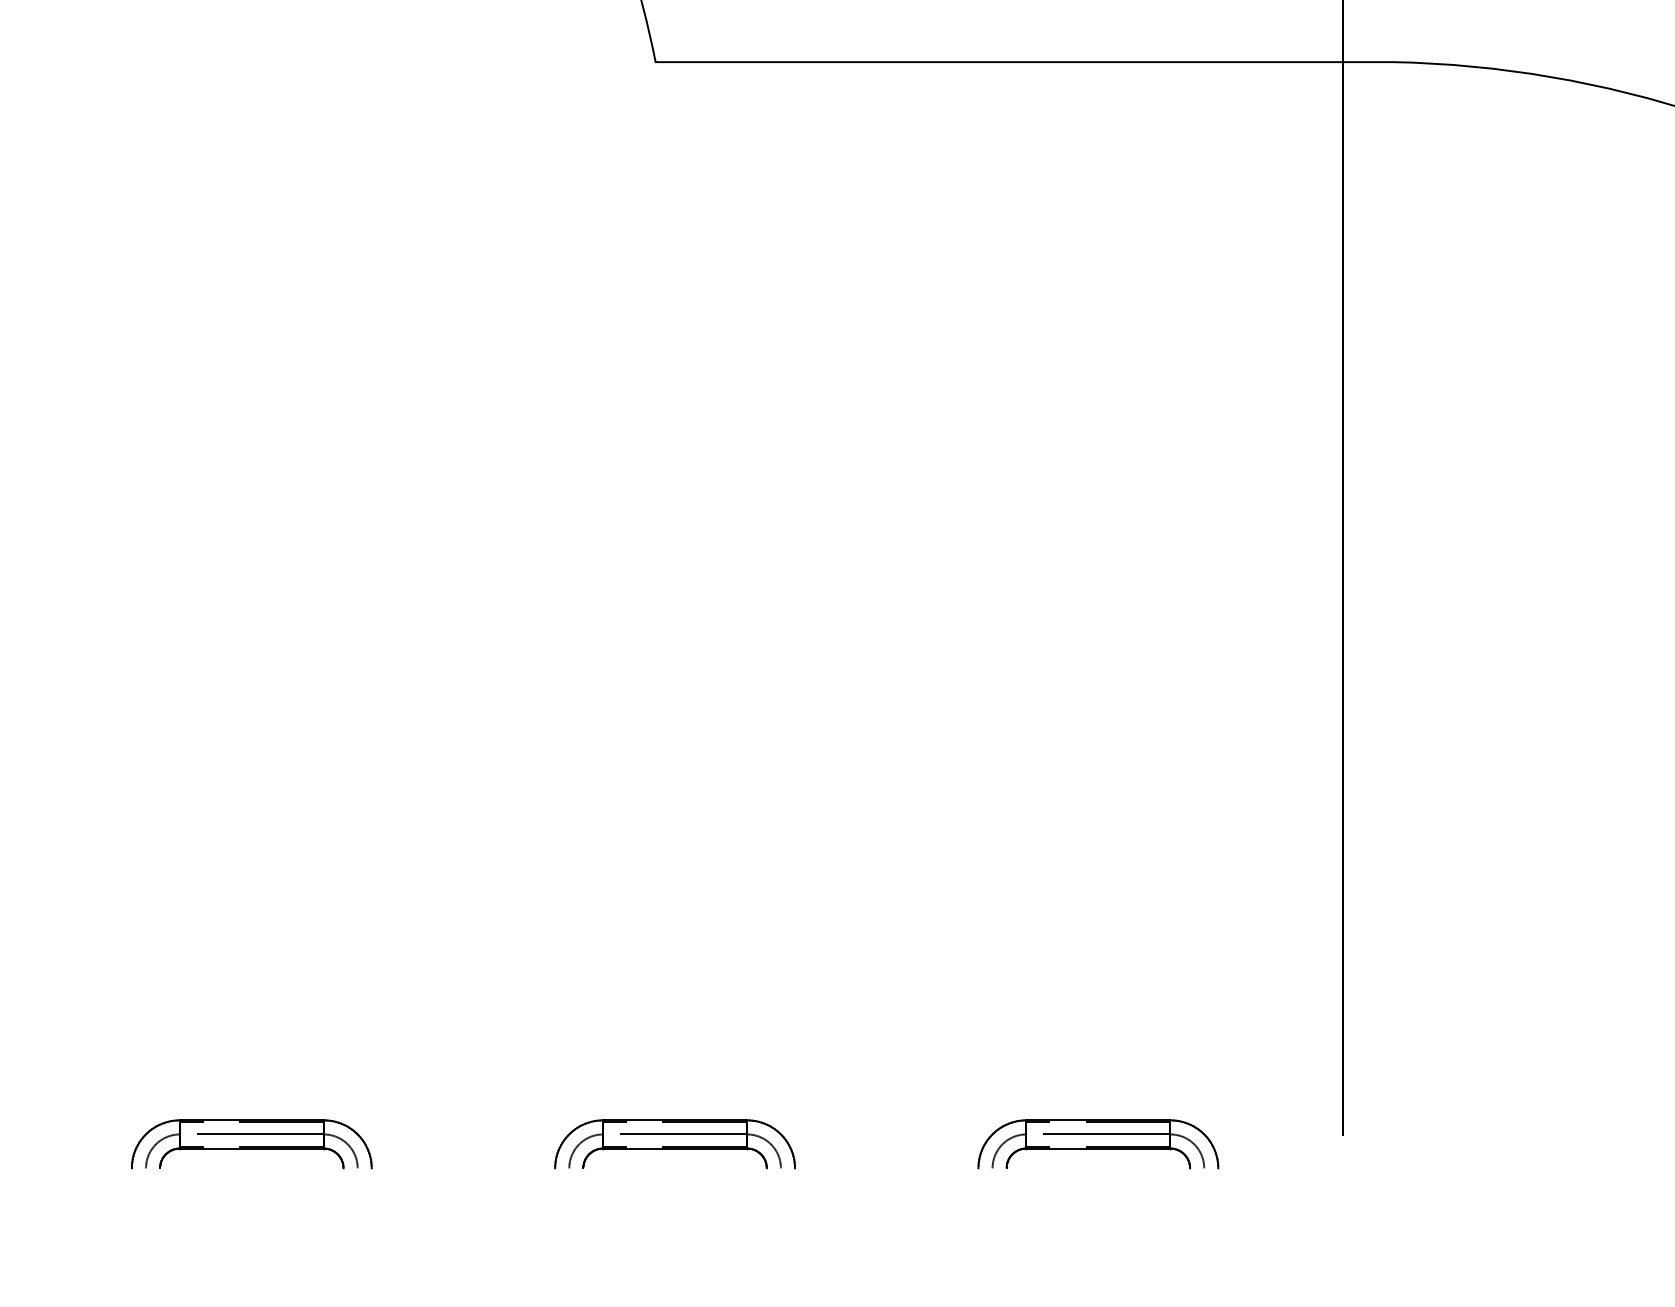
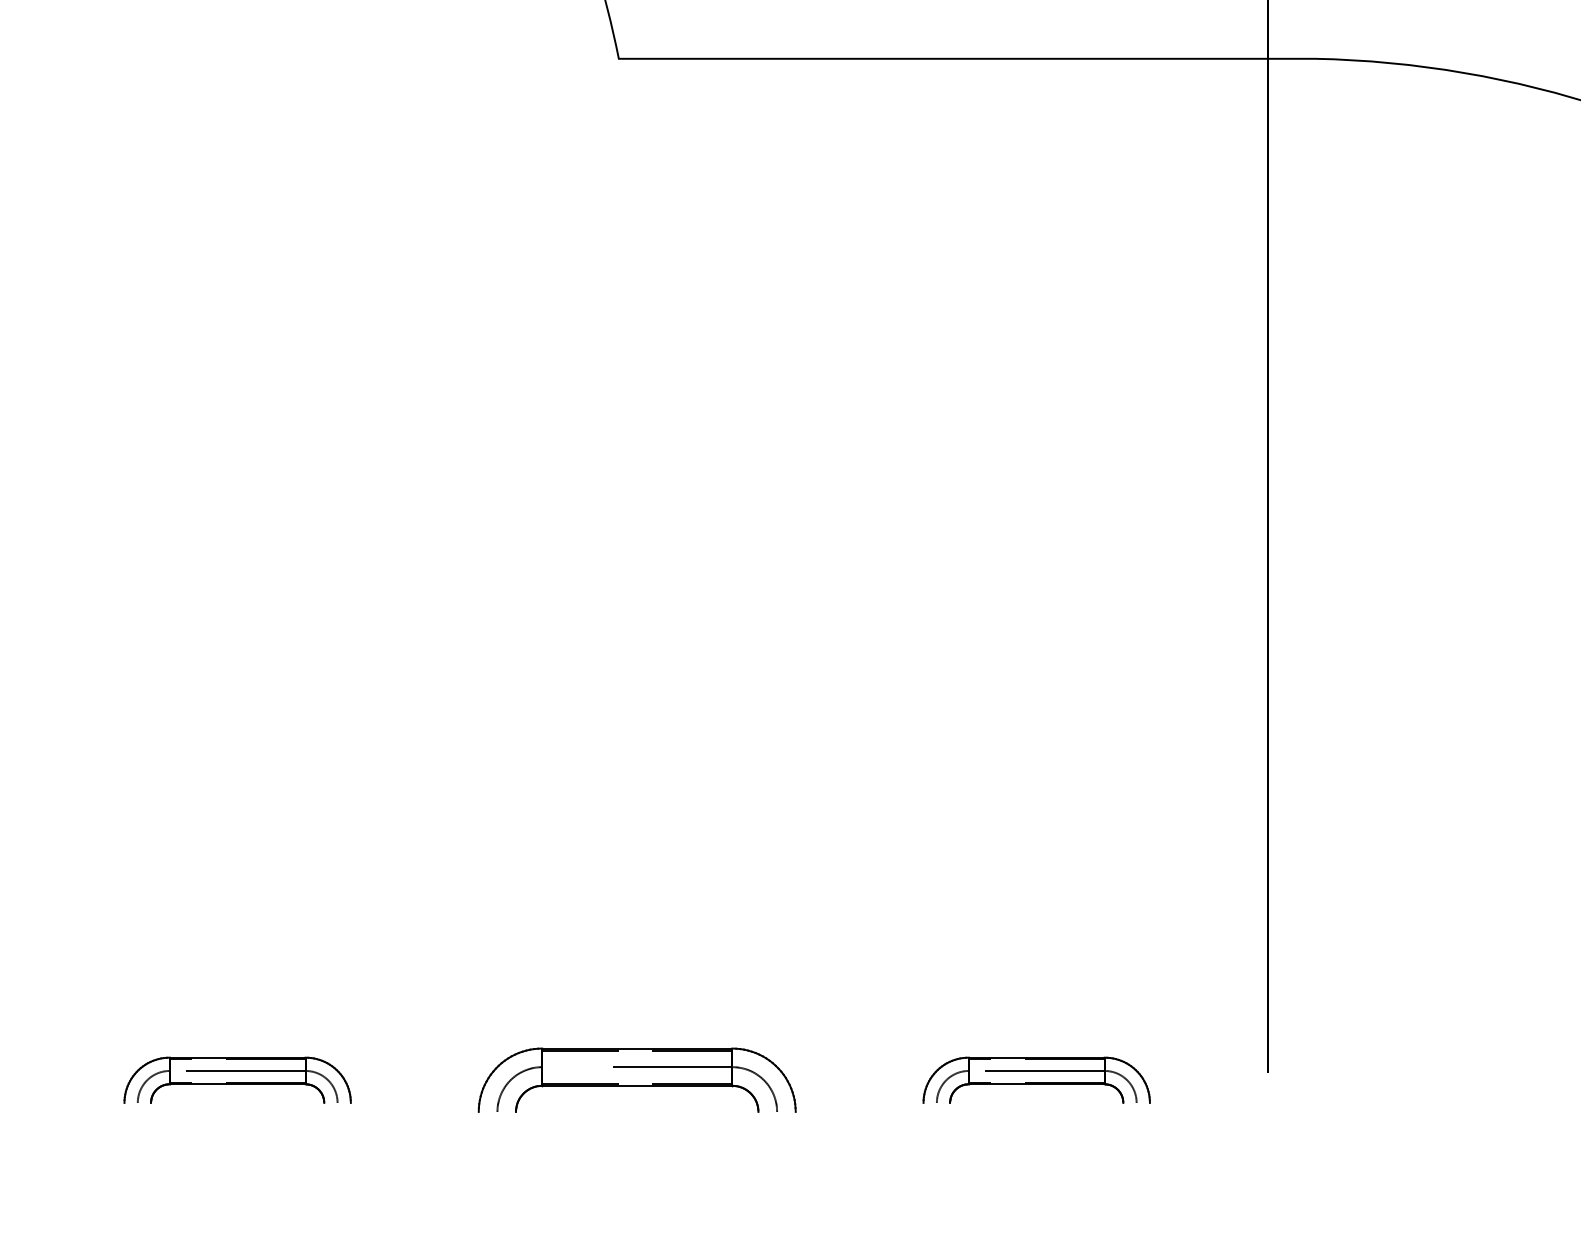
part: (674, 1144) -> (636, 1080), size x1.4

